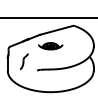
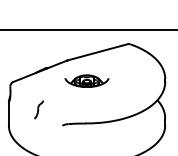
part: (24, 62) -> (39, 110), size x0.62

